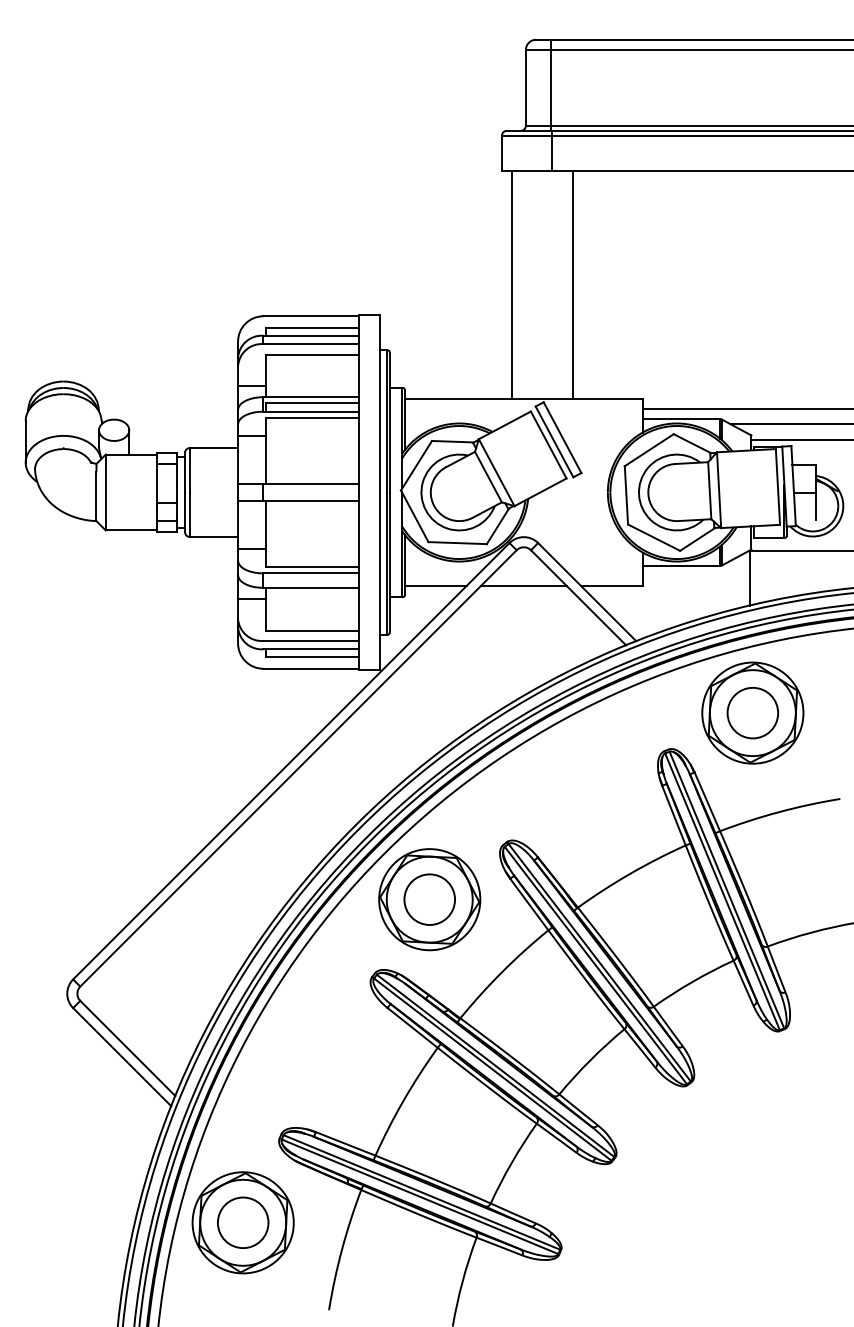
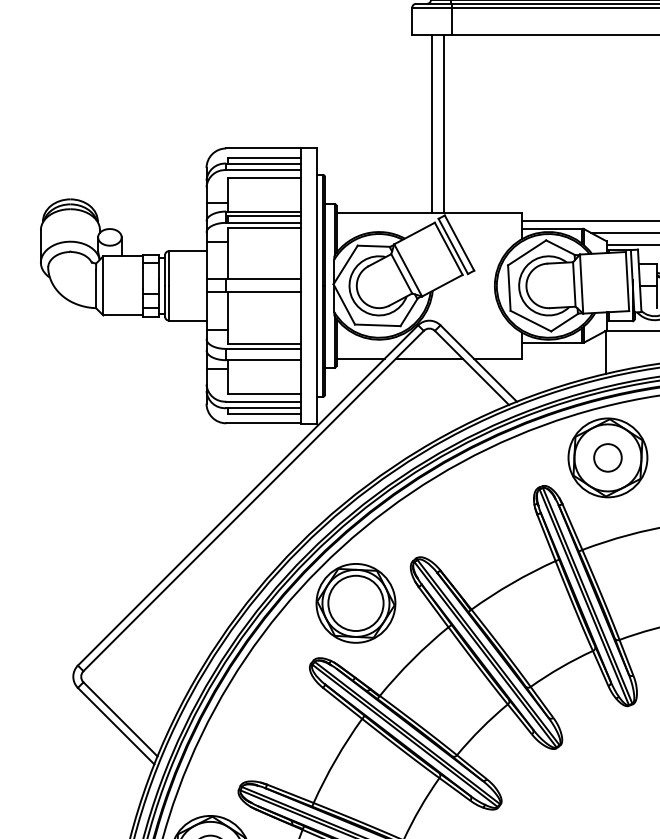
line: (512, 284) -> (443, 123), moved
line: (572, 284) -> (431, 123), moved
circle: (752, 712) -> (607, 457), size x0.7
circle: (429, 899) -> (355, 603), size x1.4

